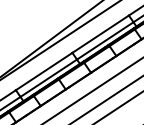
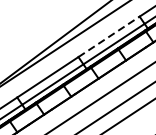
line: (100, 34) -> (108, 37), solid -> dashed

